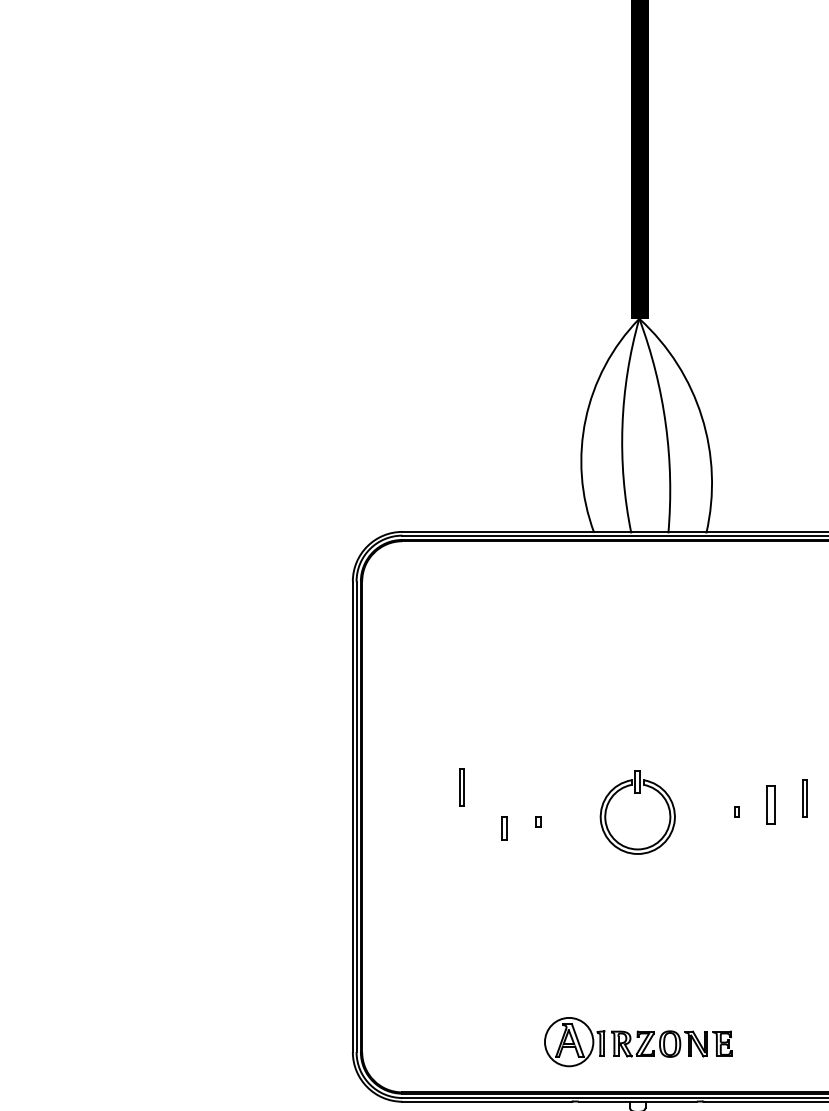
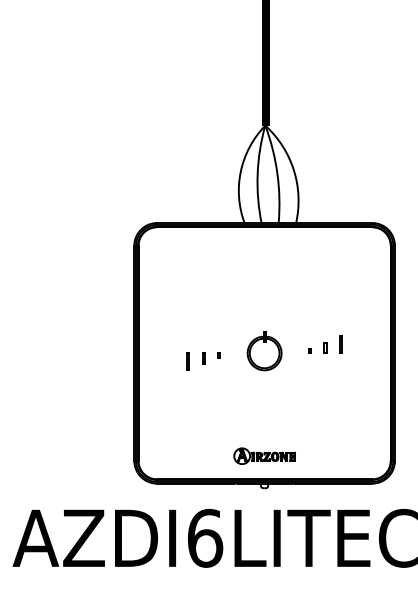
line: (460, 786) -> (187, 361), moved
part: (770, 804) -> (325, 347), size x0.62
part: (637, 1040) -> (264, 455), size x0.71

